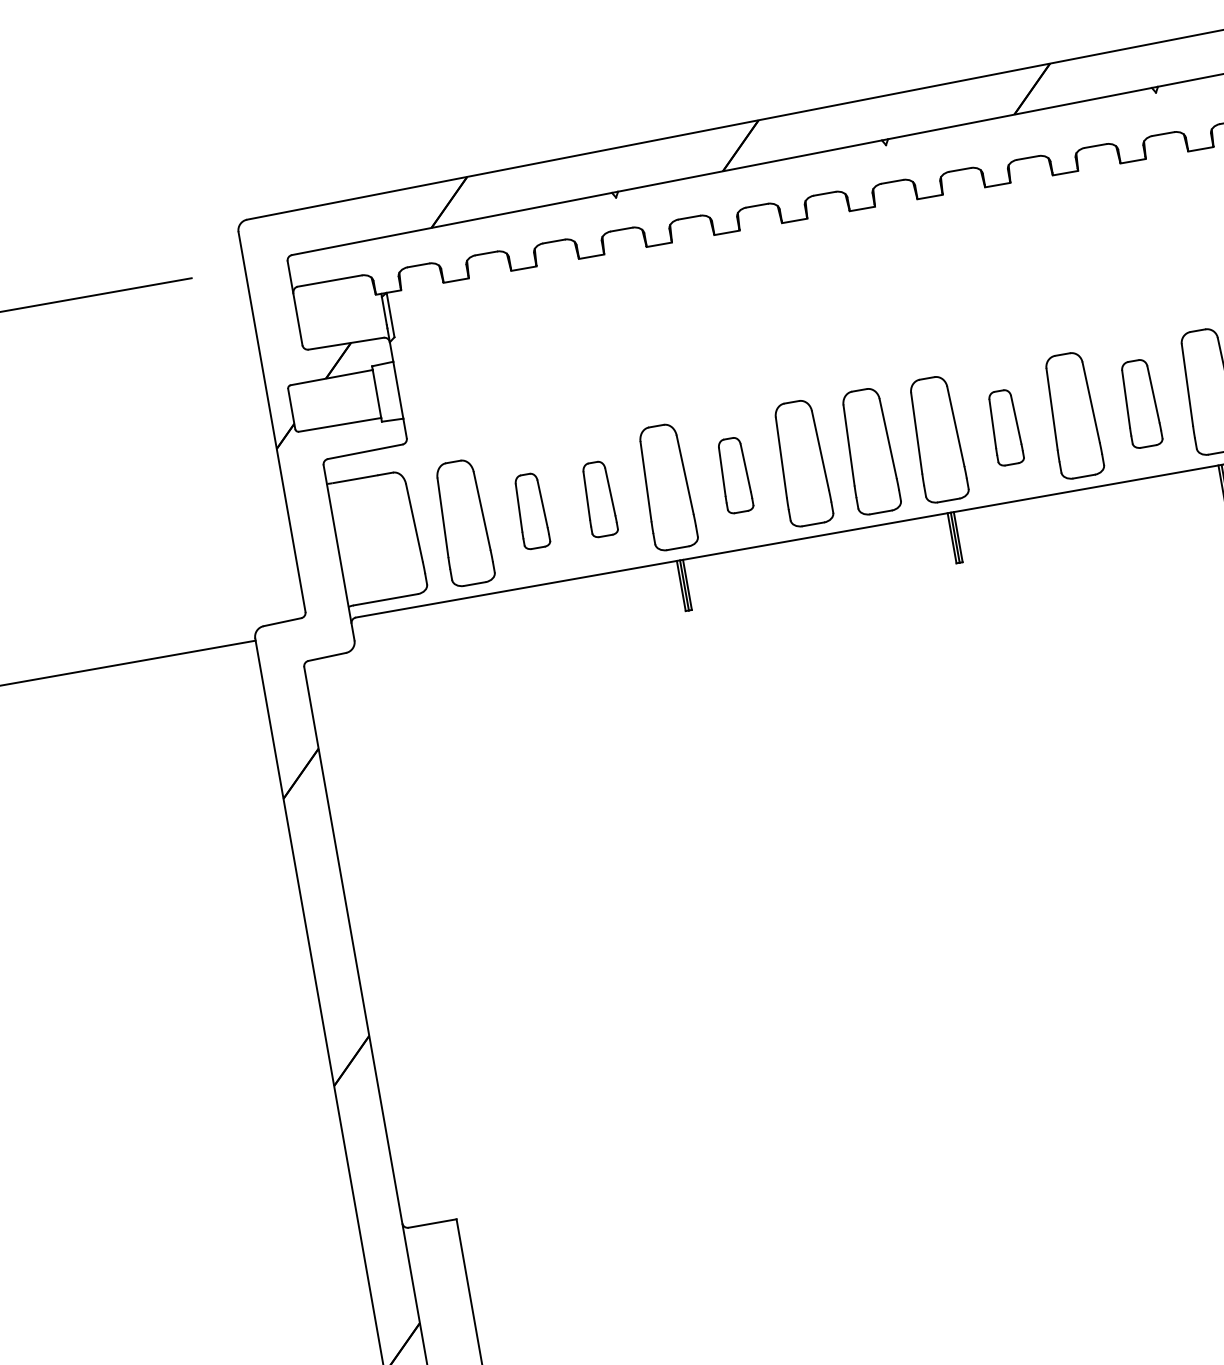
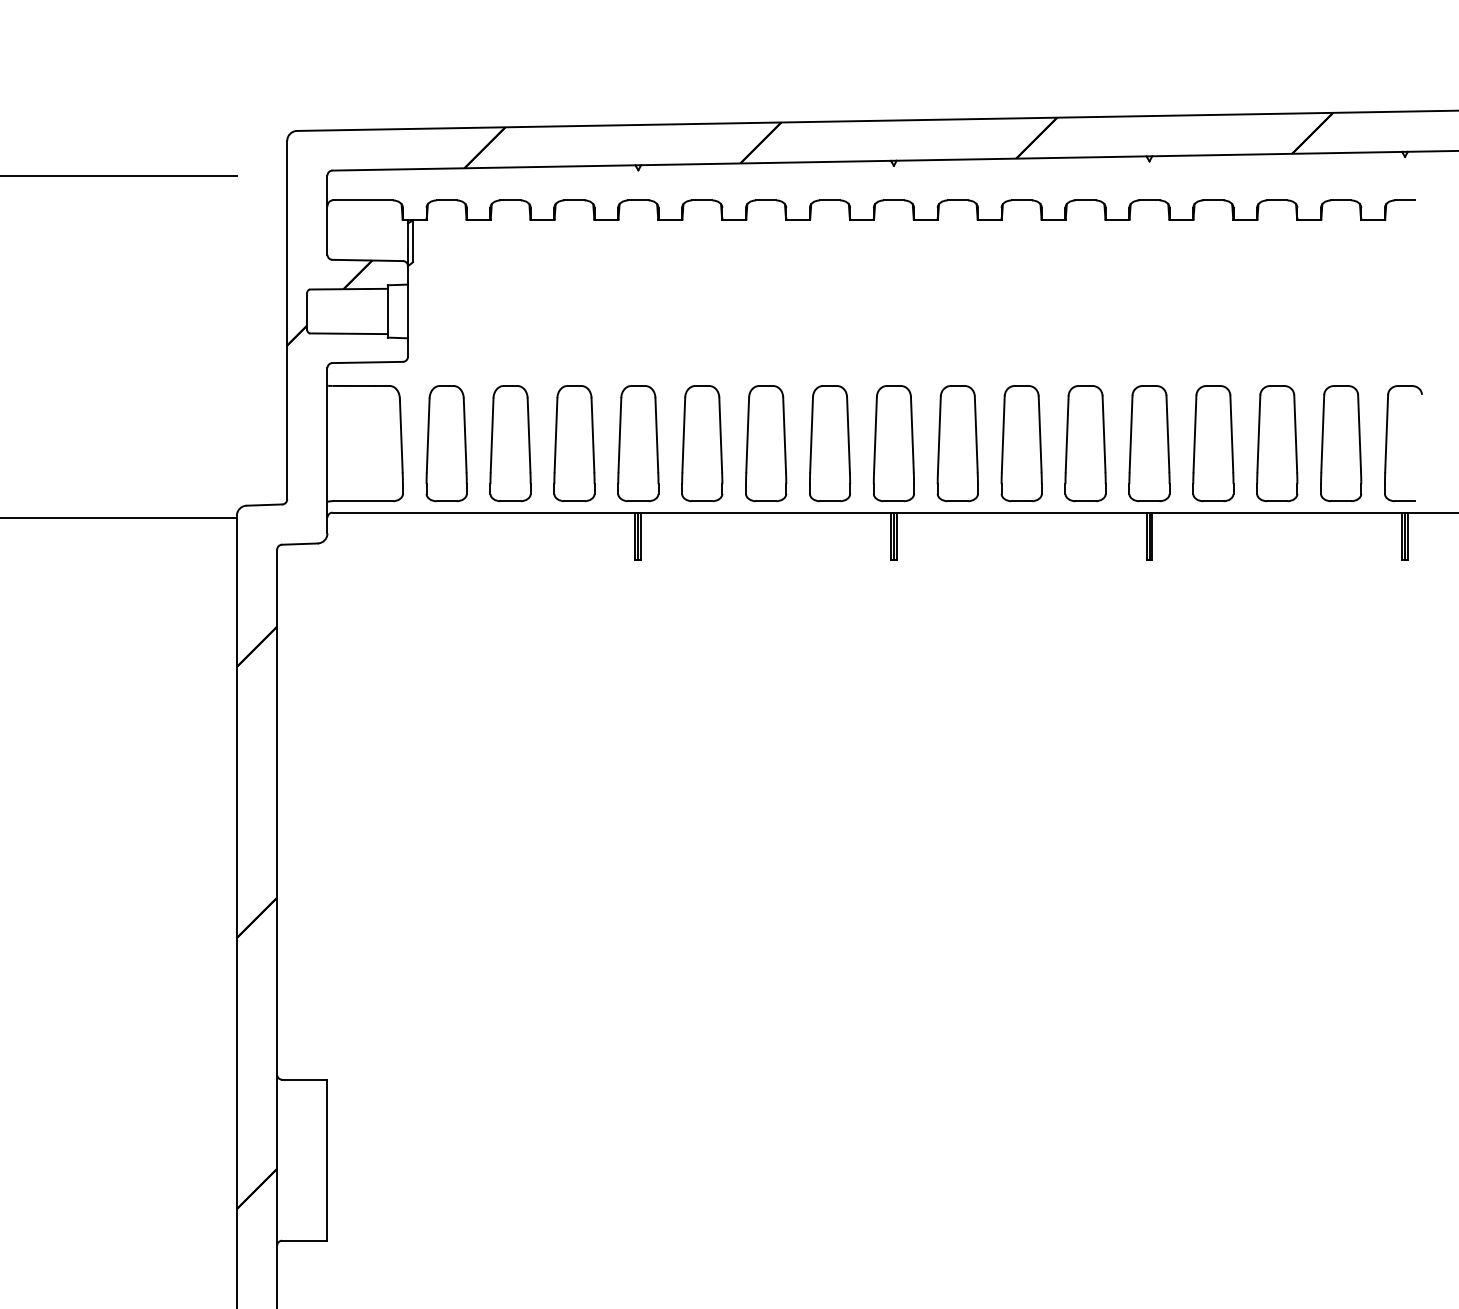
part: (1140, 403) -> (1085, 443), size x1.43
part: (1005, 427) -> (957, 443), size x1.67
part: (735, 475) -> (702, 443), size x1.67
part: (599, 499) -> (574, 443), size x1.67
part: (531, 510) -> (510, 443), size x1.67

